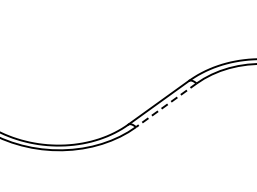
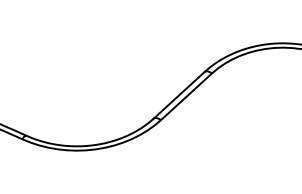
line: (166, 105) -> (186, 96), dashed -> solid

